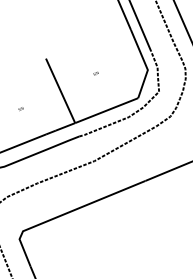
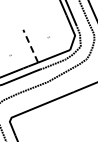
line: (60, 89) -> (30, 45), solid -> dashed

